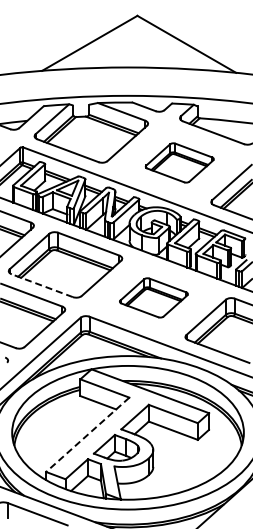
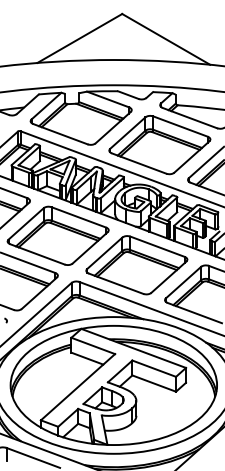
part: (179, 162) -> (159, 144), size x1.67
line: (42, 285) -> (37, 254), dashed -> solid
part: (153, 297) -> (136, 264), size x1.67
line: (87, 434) -> (77, 386), dashed -> solid

